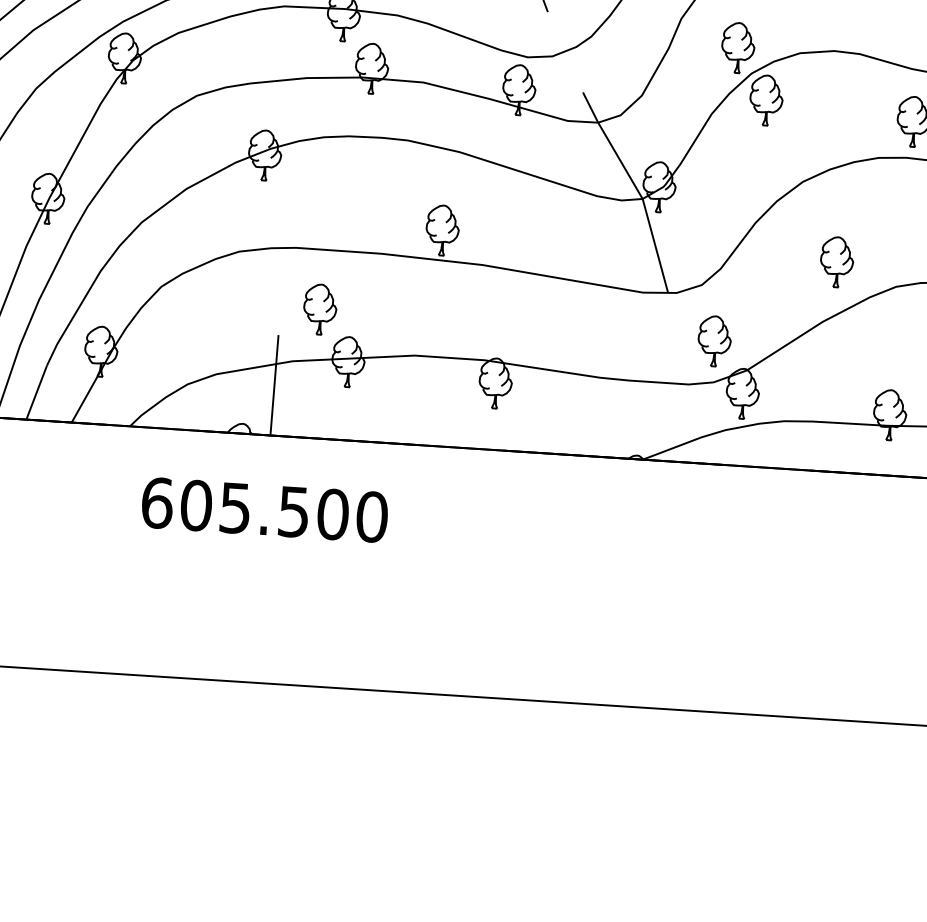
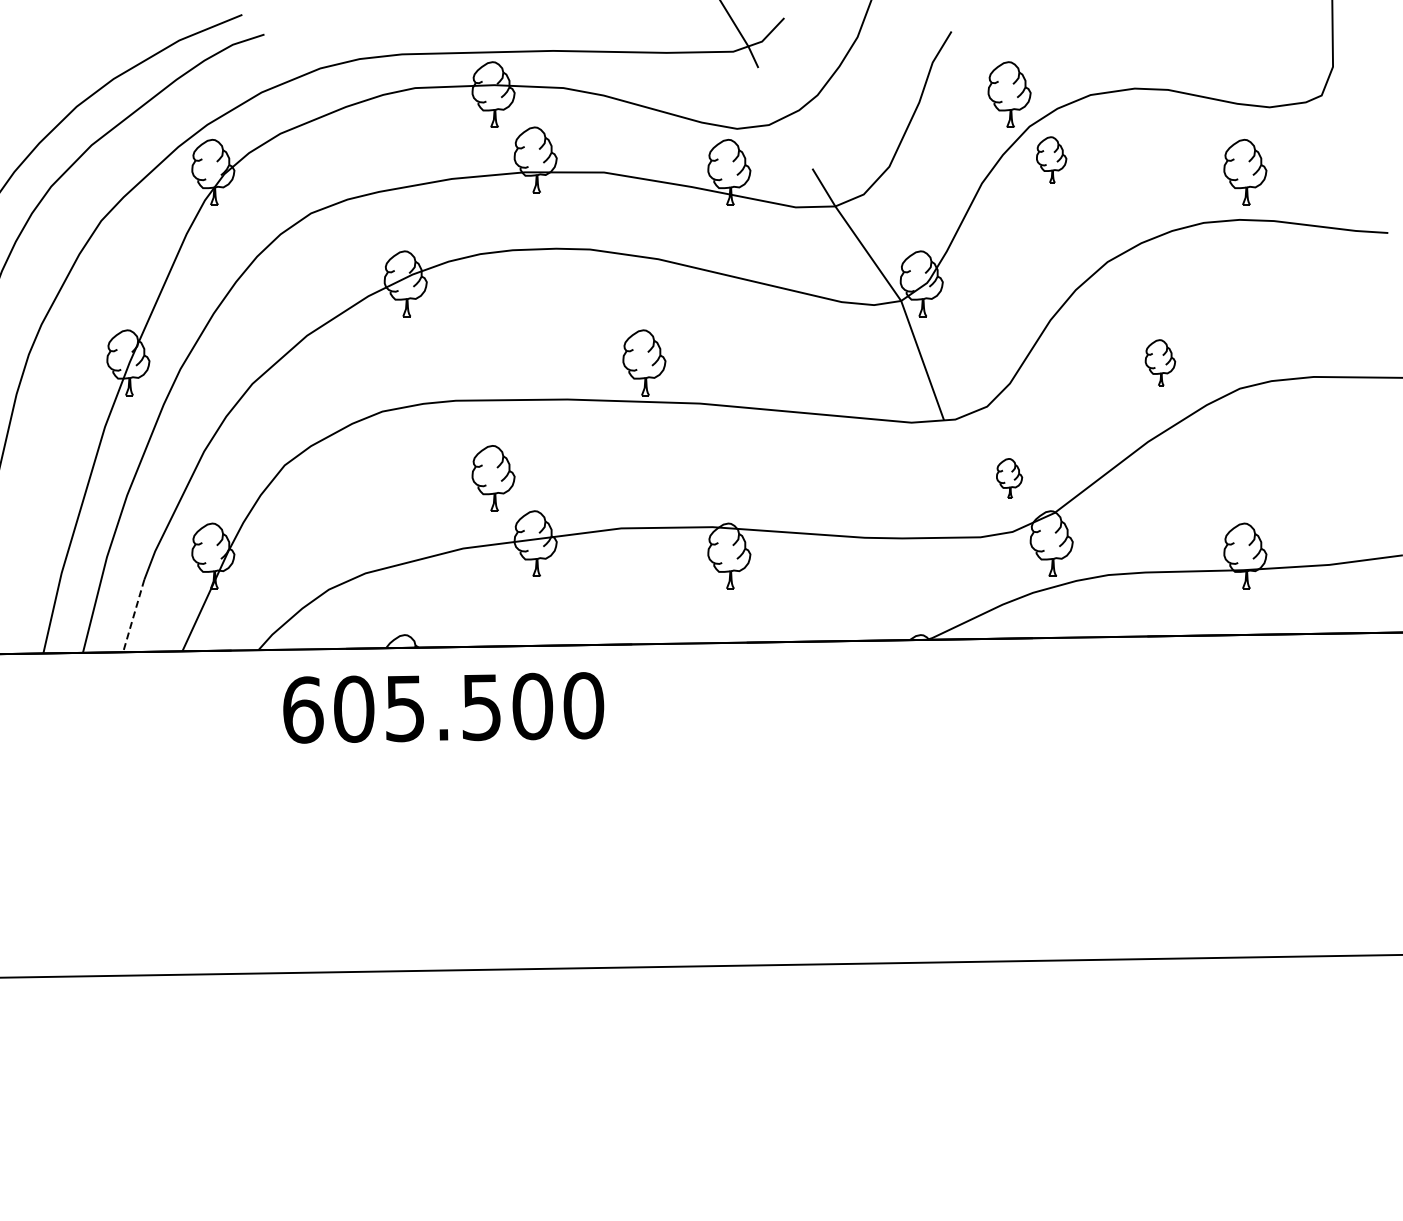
part: (766, 100) -> (1051, 159), size x0.7
part: (837, 261) -> (1160, 362), size x0.7
part: (714, 341) -> (1009, 478), size x0.6
line: (274, 385) -> (442, 582), removed
line: (36, 392) -> (133, 616), solid -> dashed
text: (264, 509) -> (443, 707), moved

